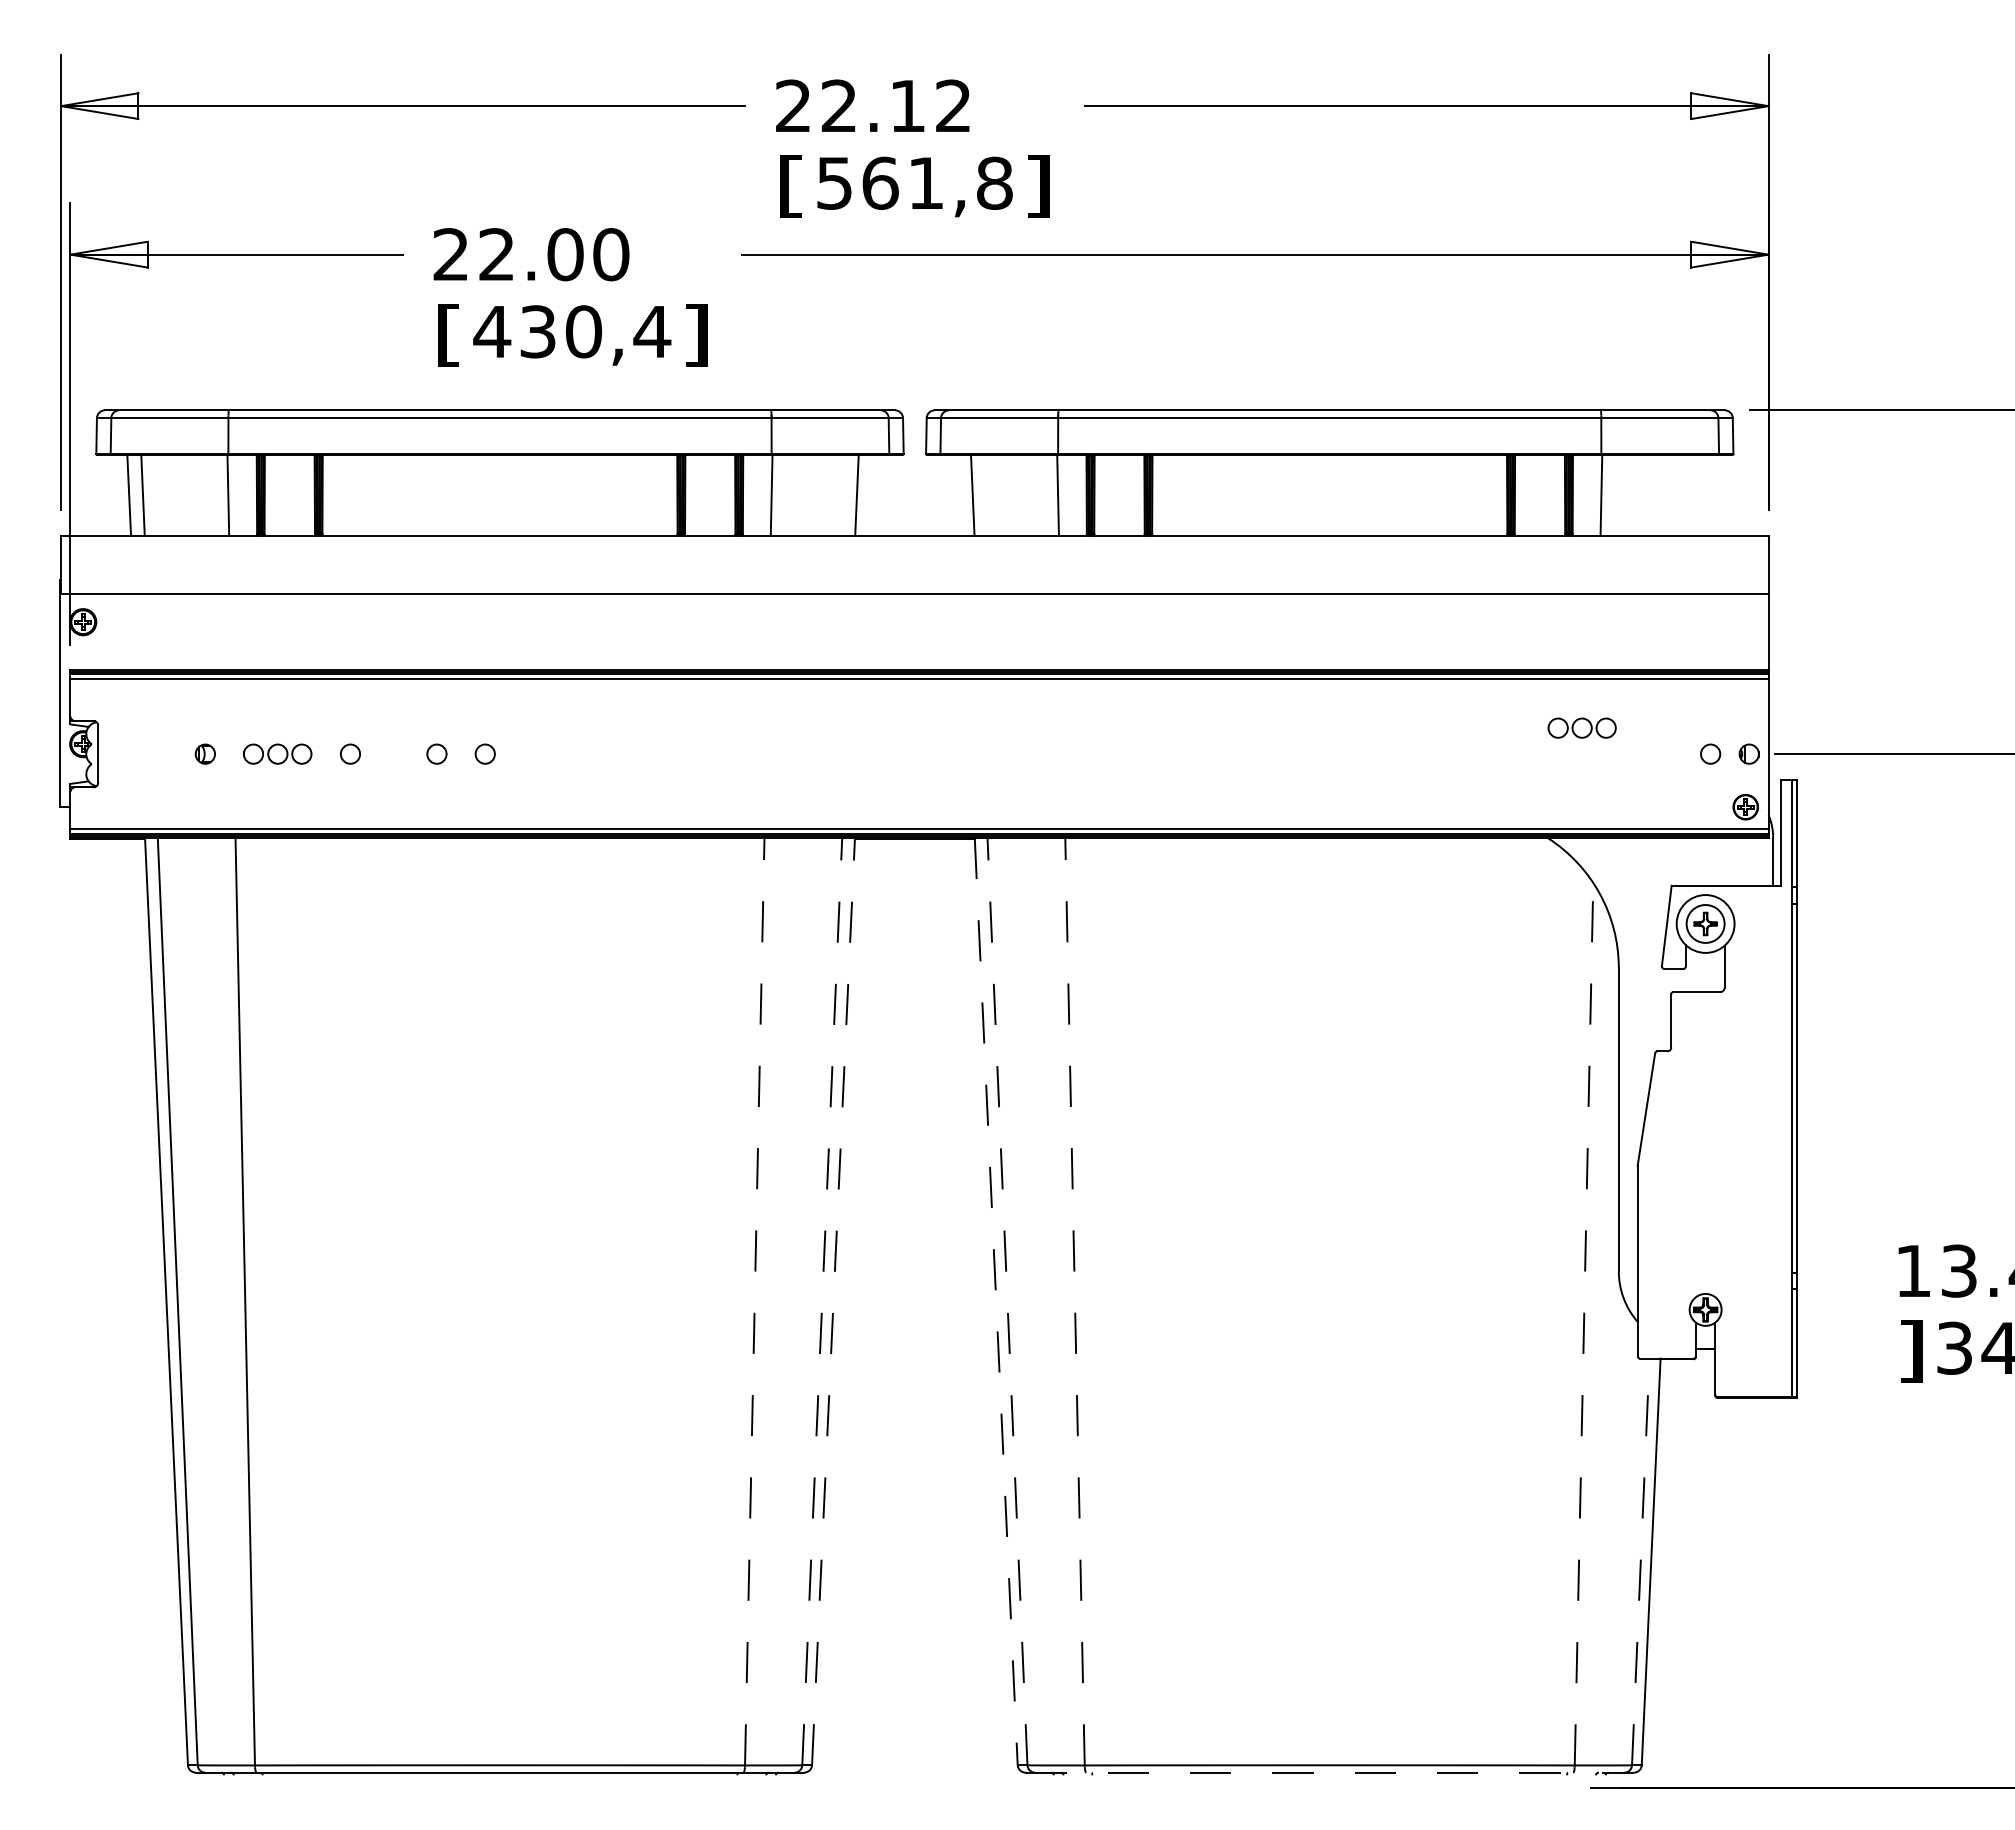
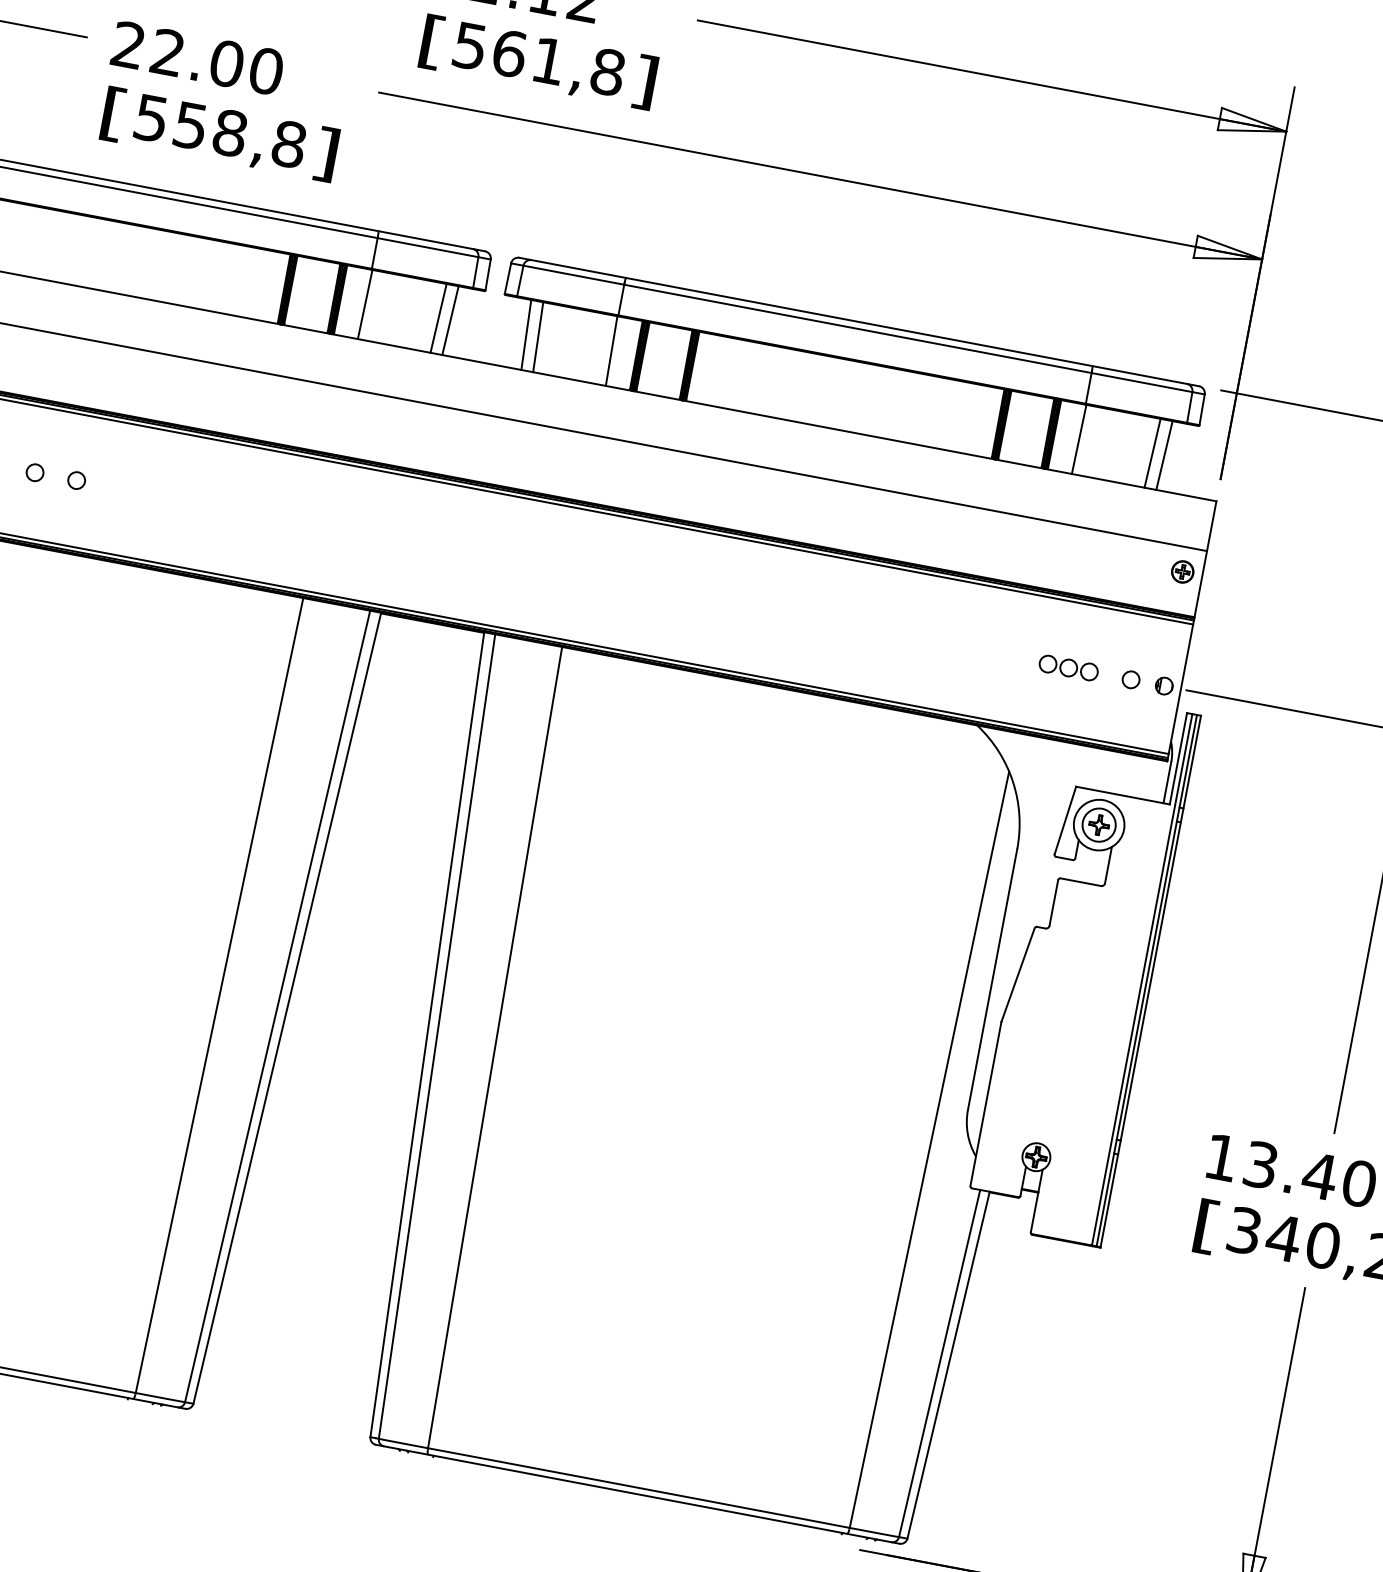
text: (572, 331) -> (220, 131), 430,4 -> 558,8
line: (870, 495) -> (450, 320), added
line: (958, 495) -> (525, 334), added
line: (1686, 495) -> (1152, 453), added
line: (1700, 495) -> (1164, 455), added
part: (1581, 727) -> (1068, 667), moved
part: (1745, 807) -> (1182, 572), moved
line: (1786, 1088) -> (1141, 979), added
line: (754, 1301) -> (219, 995), dashed -> solid
line: (822, 1301) -> (277, 1006), dashed -> solid
line: (833, 1301) -> (287, 1008), dashed -> solid
line: (1007, 1301) -> (437, 1036), dashed -> solid
line: (1075, 1301) -> (495, 1047), dashed -> solid
line: (996, 1302) -> (427, 1035), dashed -> solid
line: (1584, 1323) -> (929, 1149), dashed -> solid
text: (1911, 1351) -> (1206, 1226), ] -> [
line: (1640, 1561) -> (939, 1363), dashed -> solid
line: (1330, 1772) -> (638, 1494), dashed -> solid

